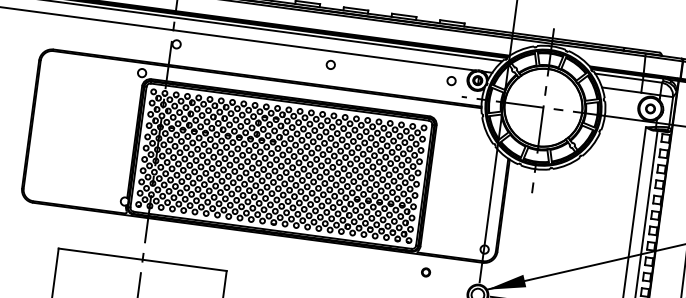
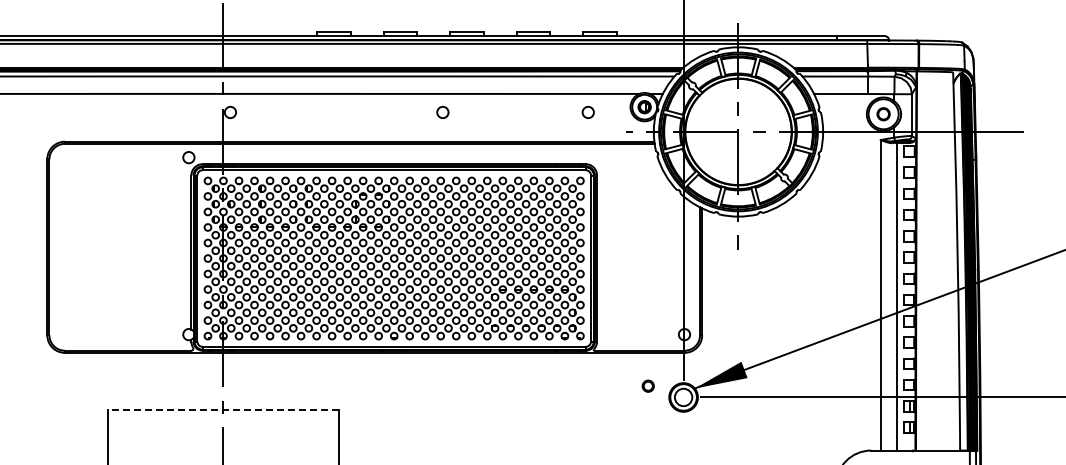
circle: (451, 80) -> (587, 112), moved
line: (142, 259) -> (223, 410), solid -> dashed
part: (425, 271) -> (647, 385), moved

